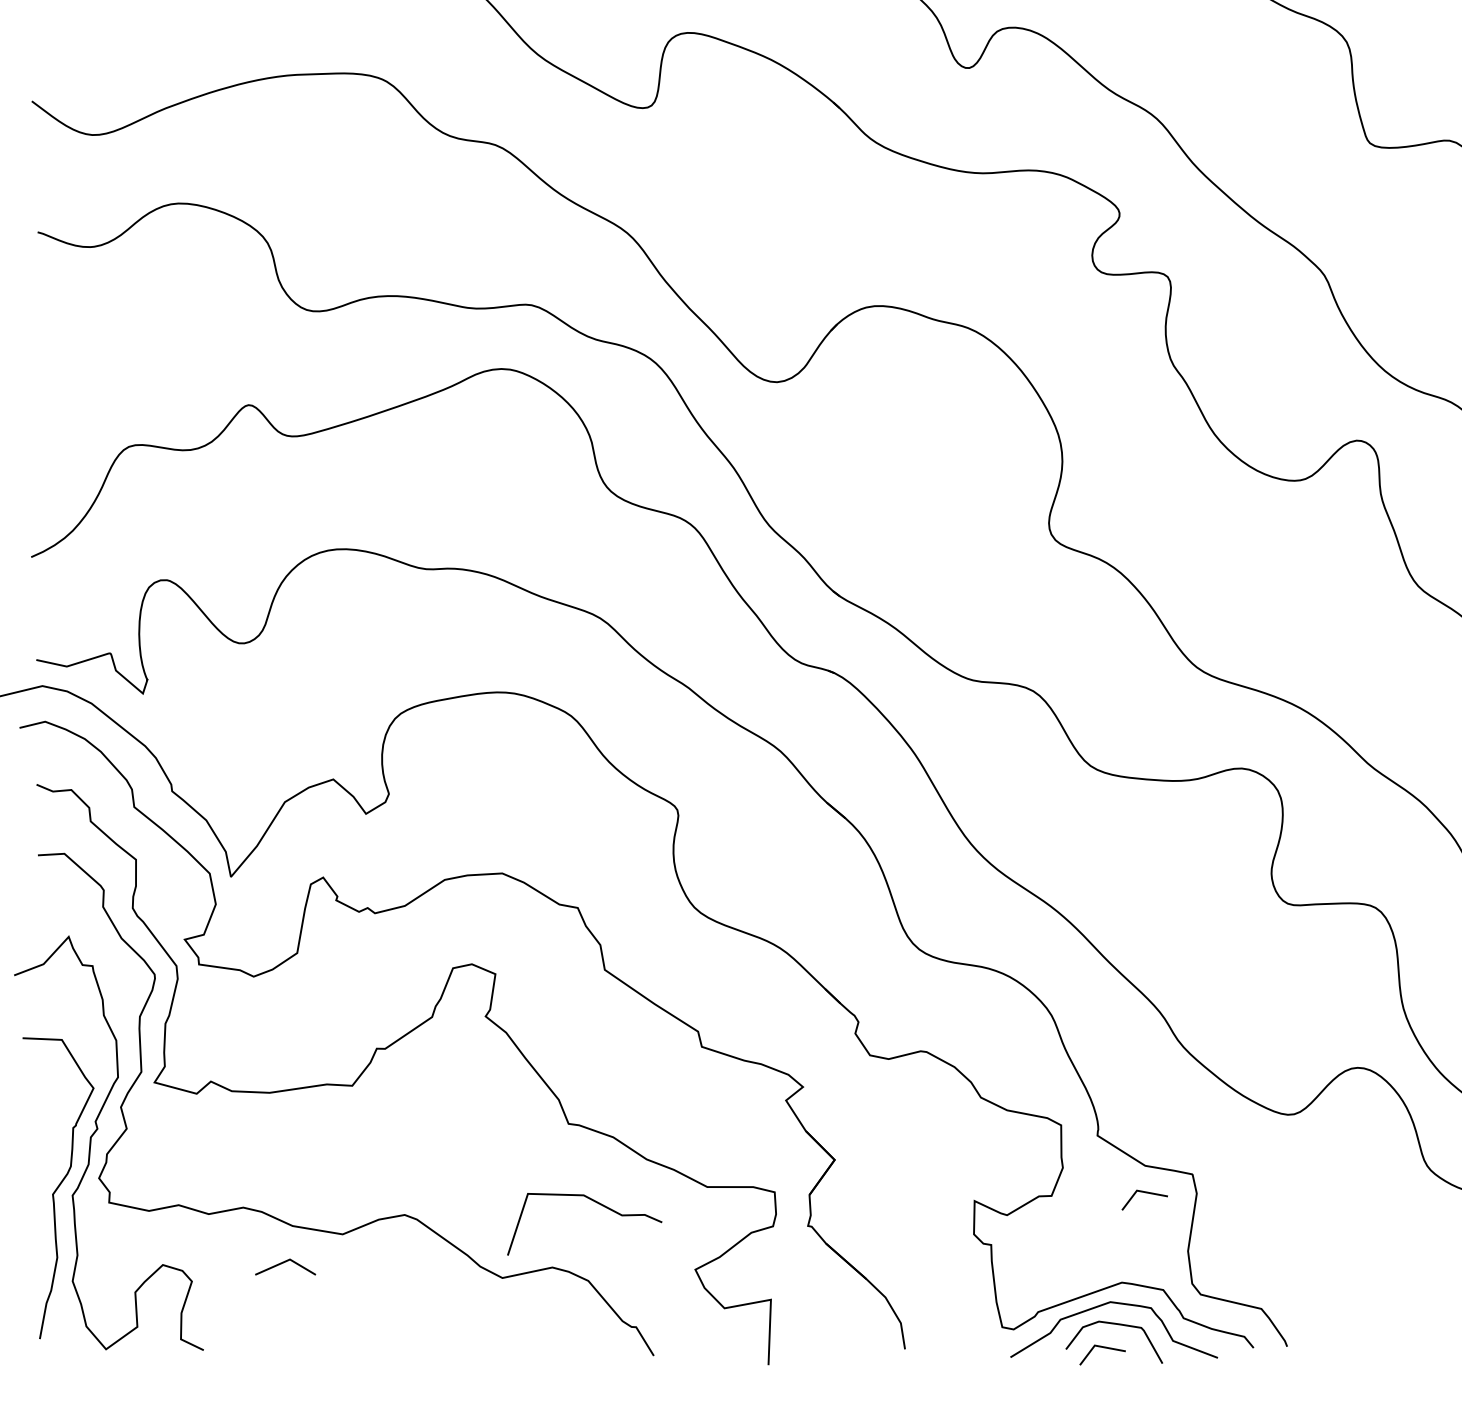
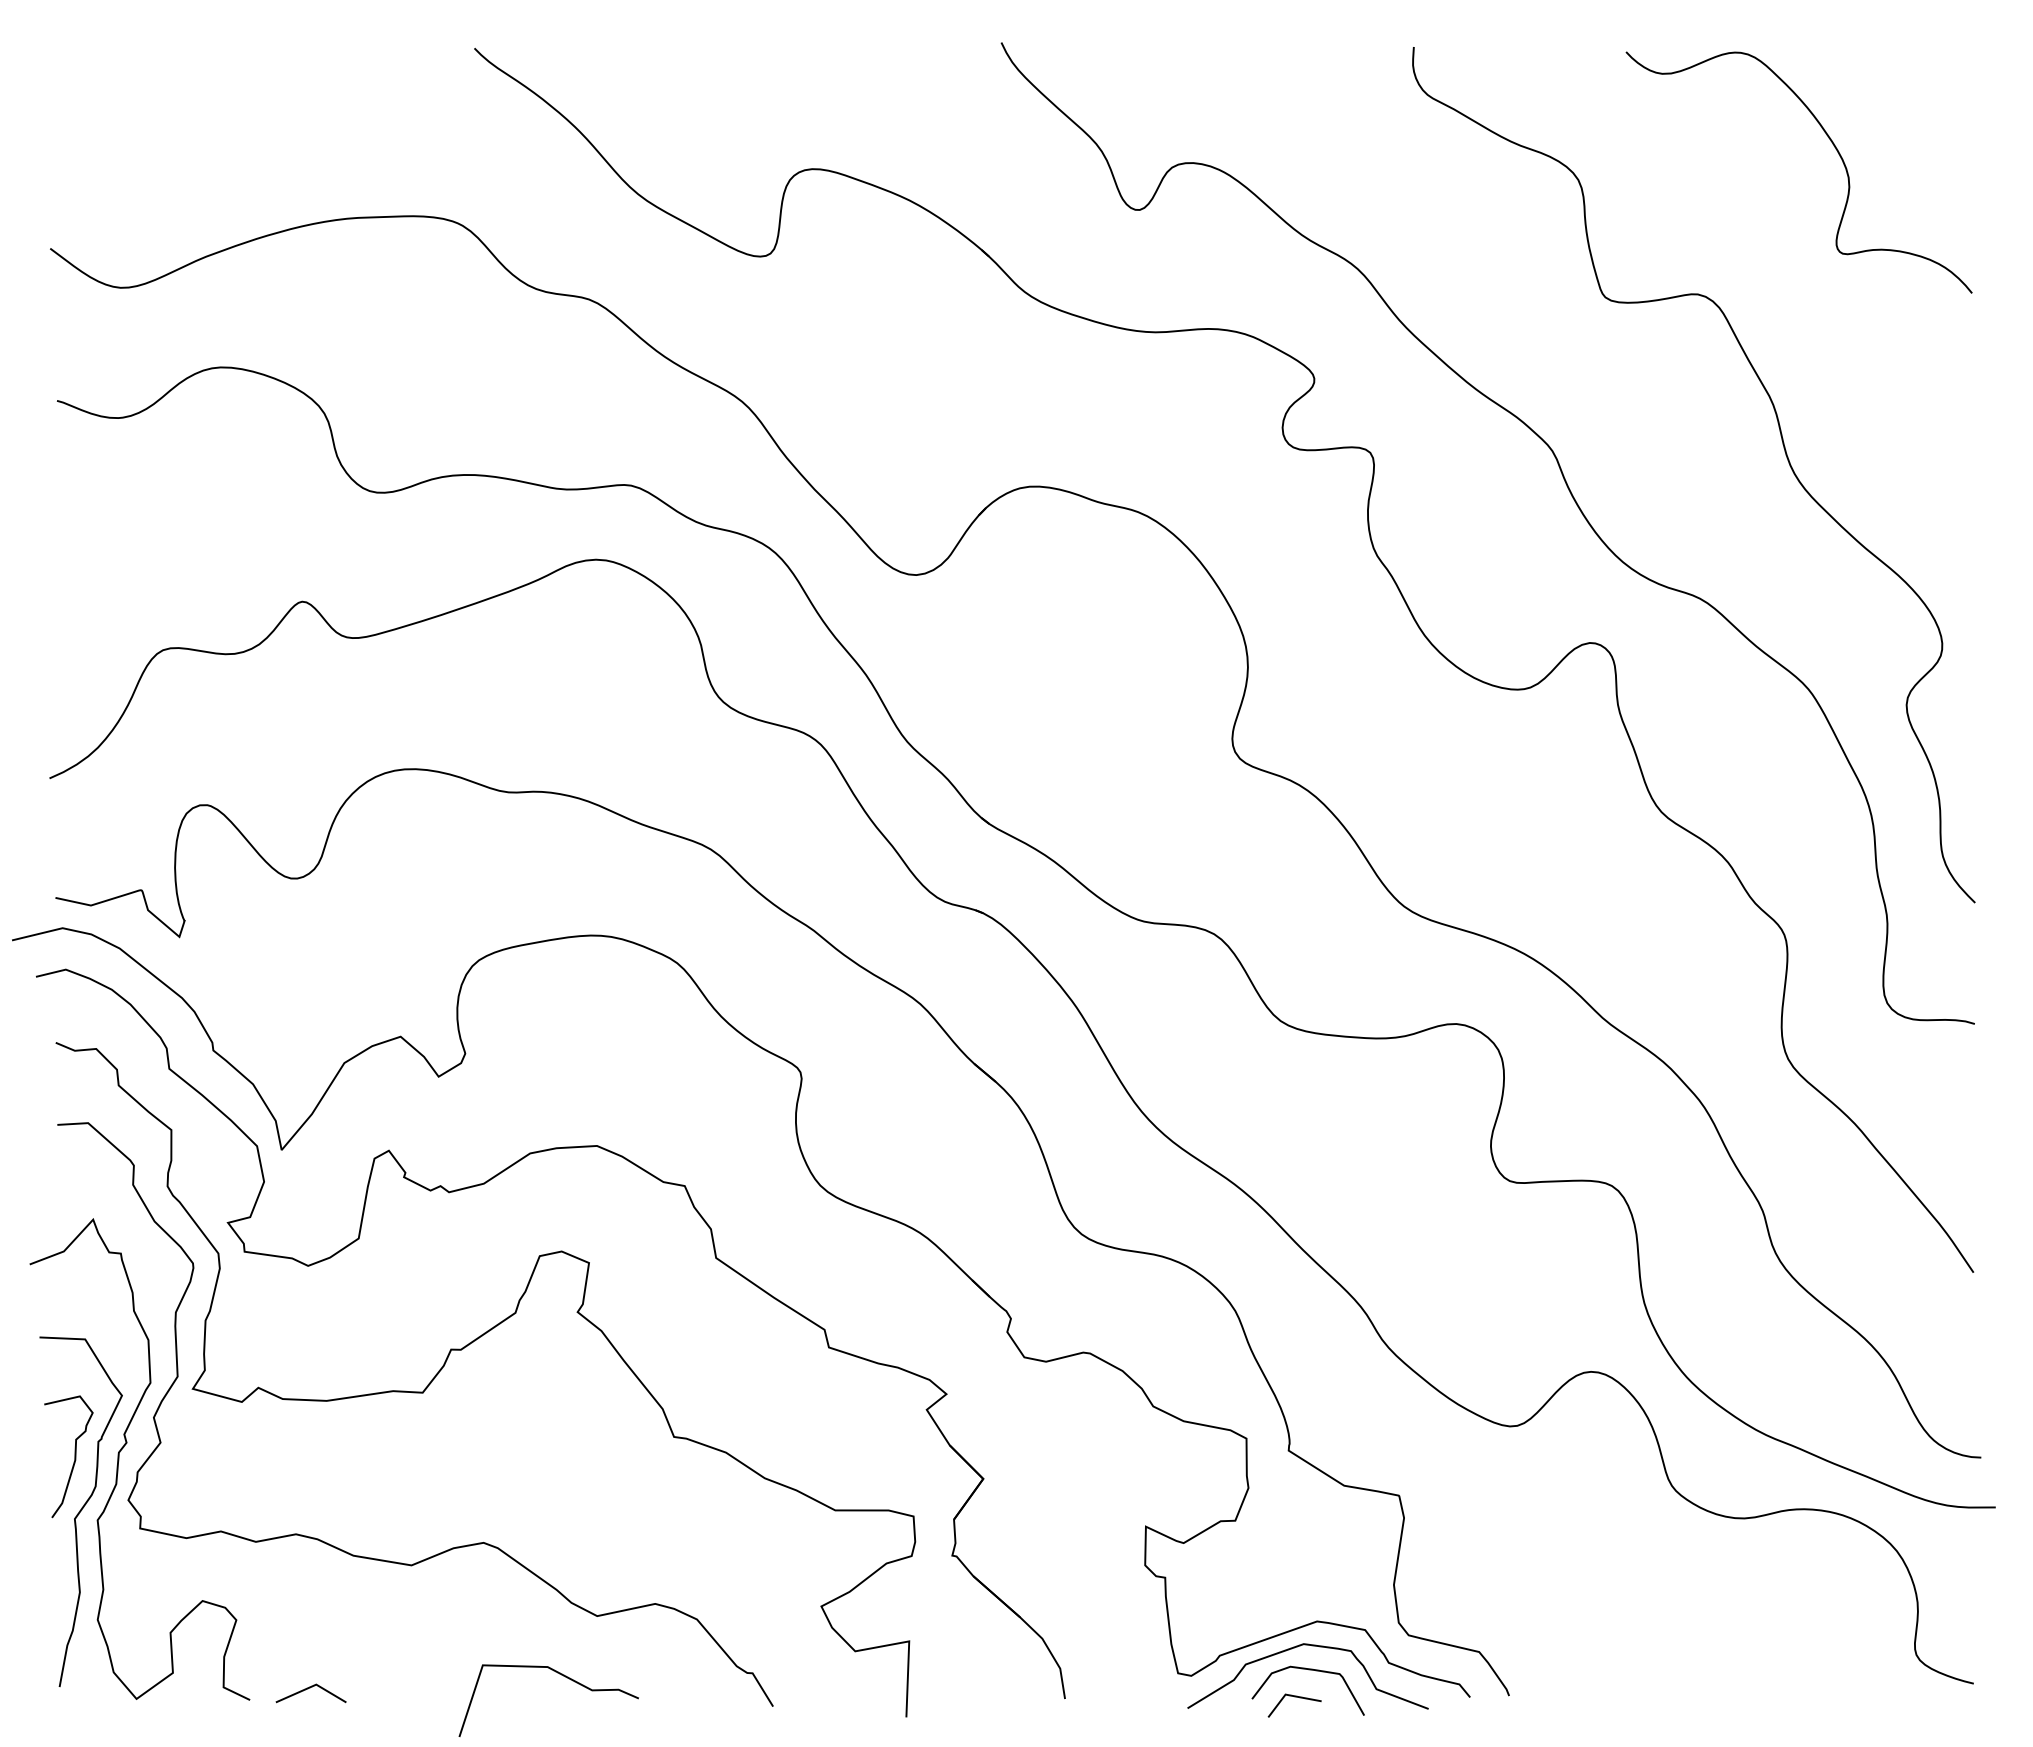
curve: (52, 1140) -> (74, 1456), added
line: (1144, 1193) -> (1343, 1517), removed
curve: (595, 1202) -> (561, 1675), moved
line: (283, 1263) -> (308, 1689), moved

